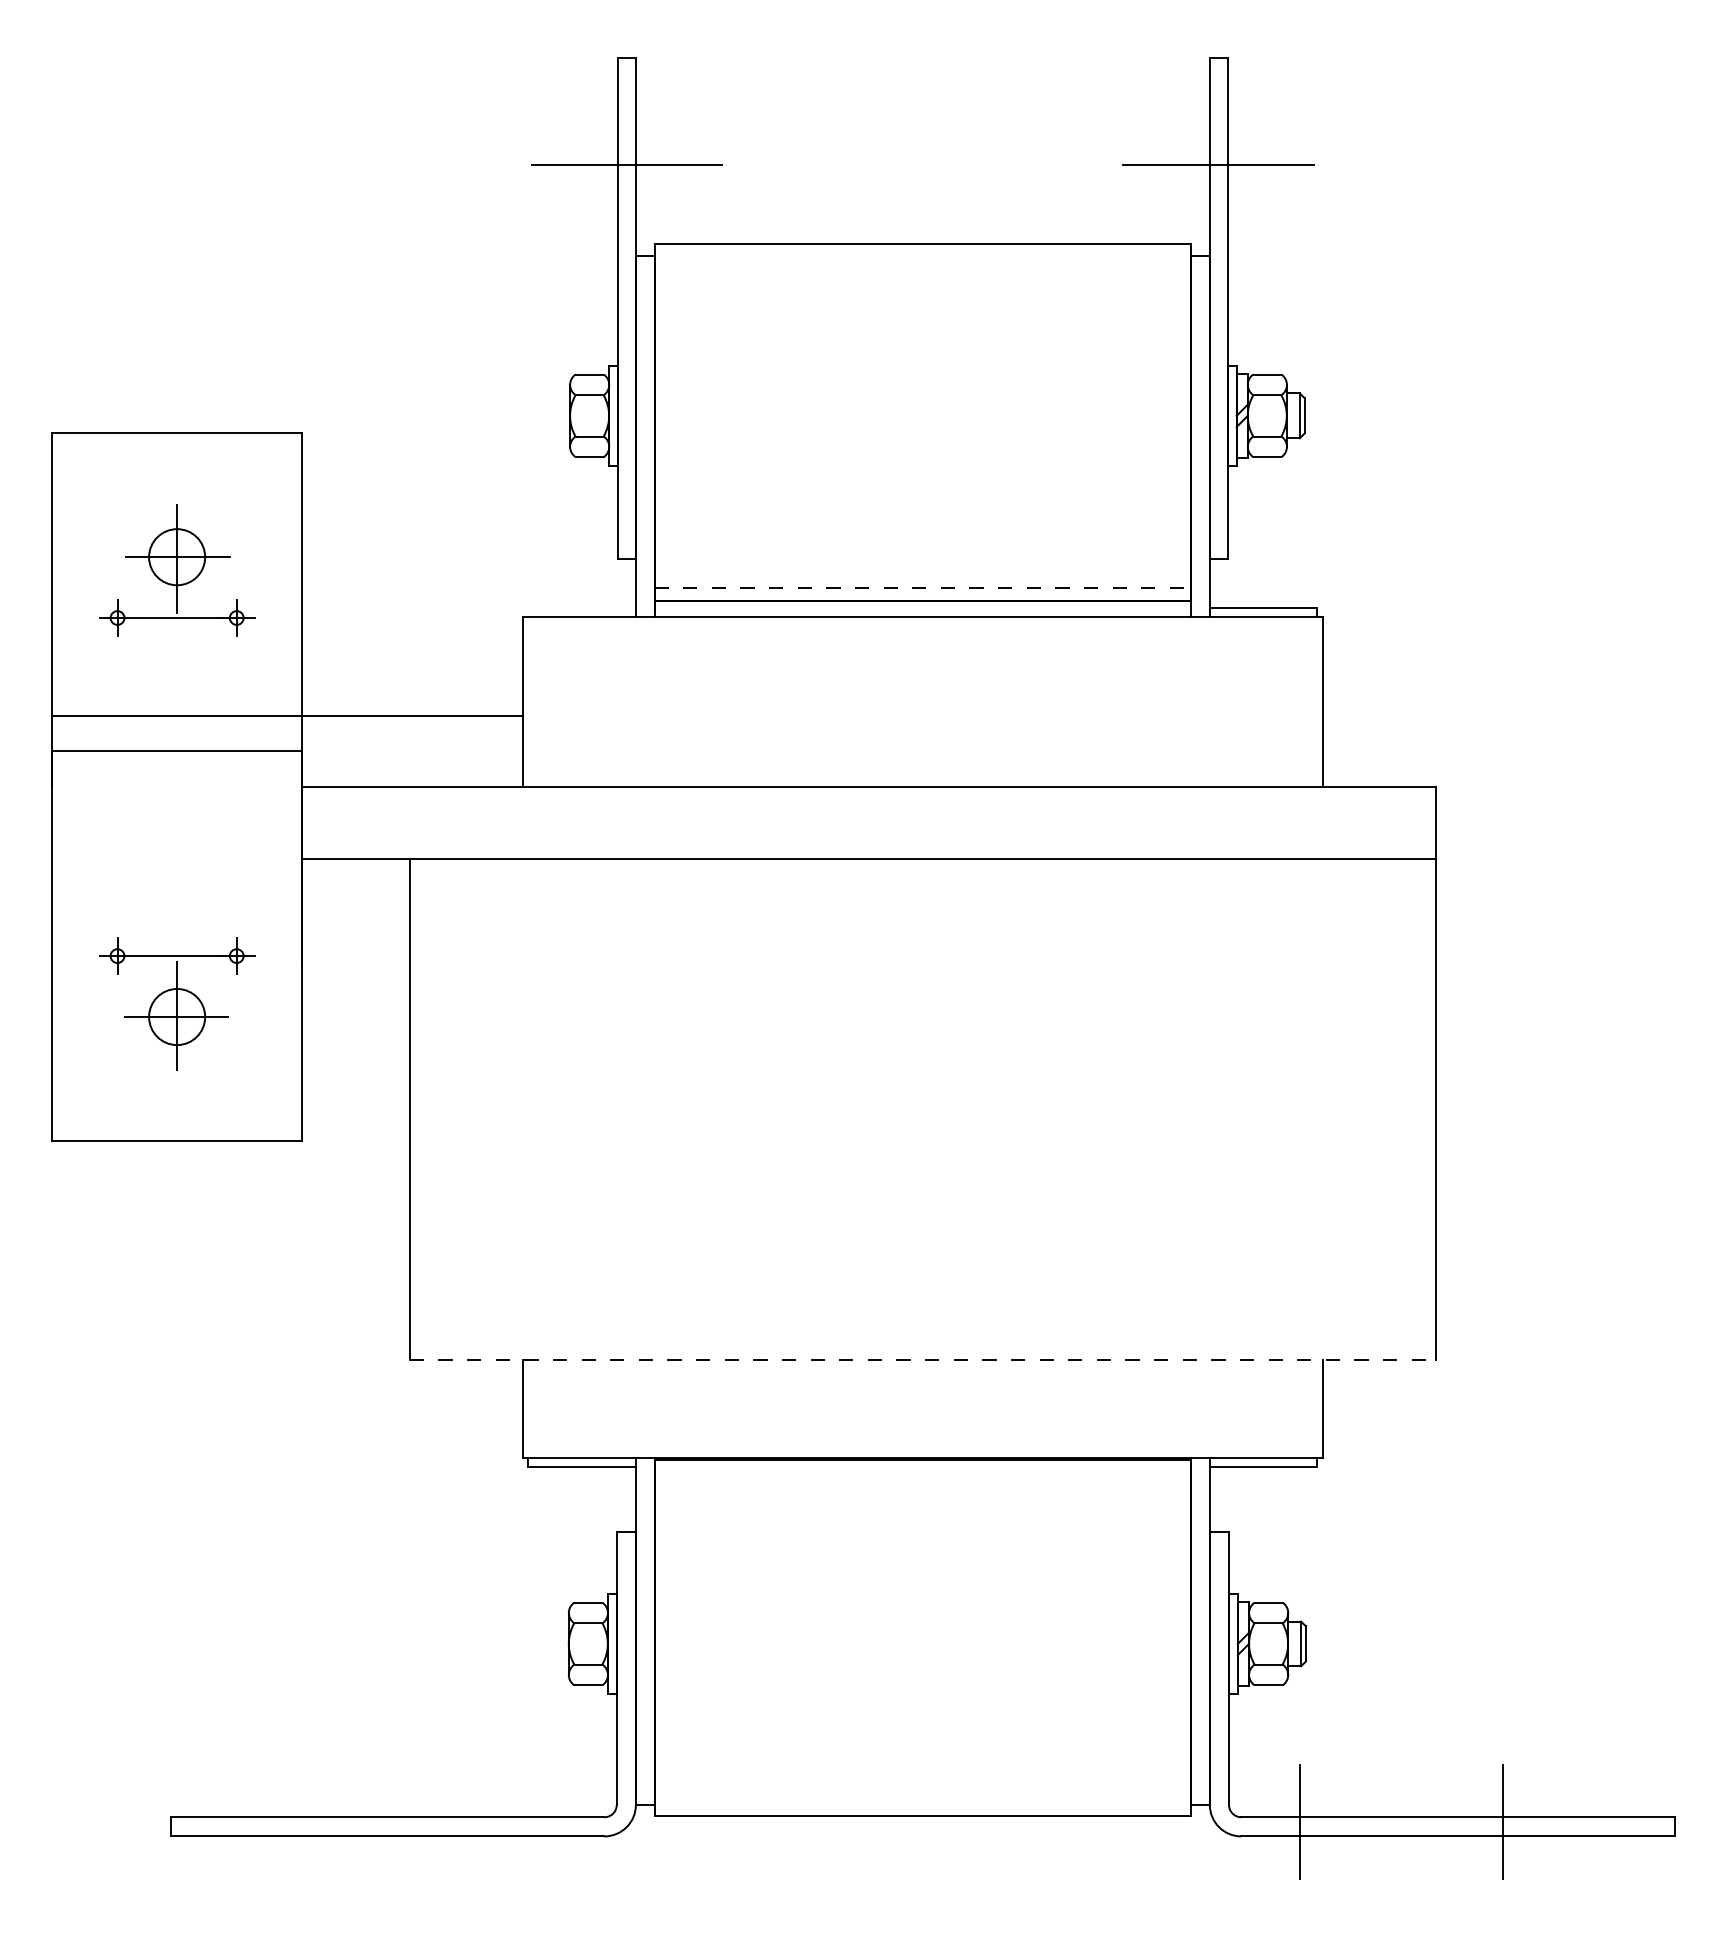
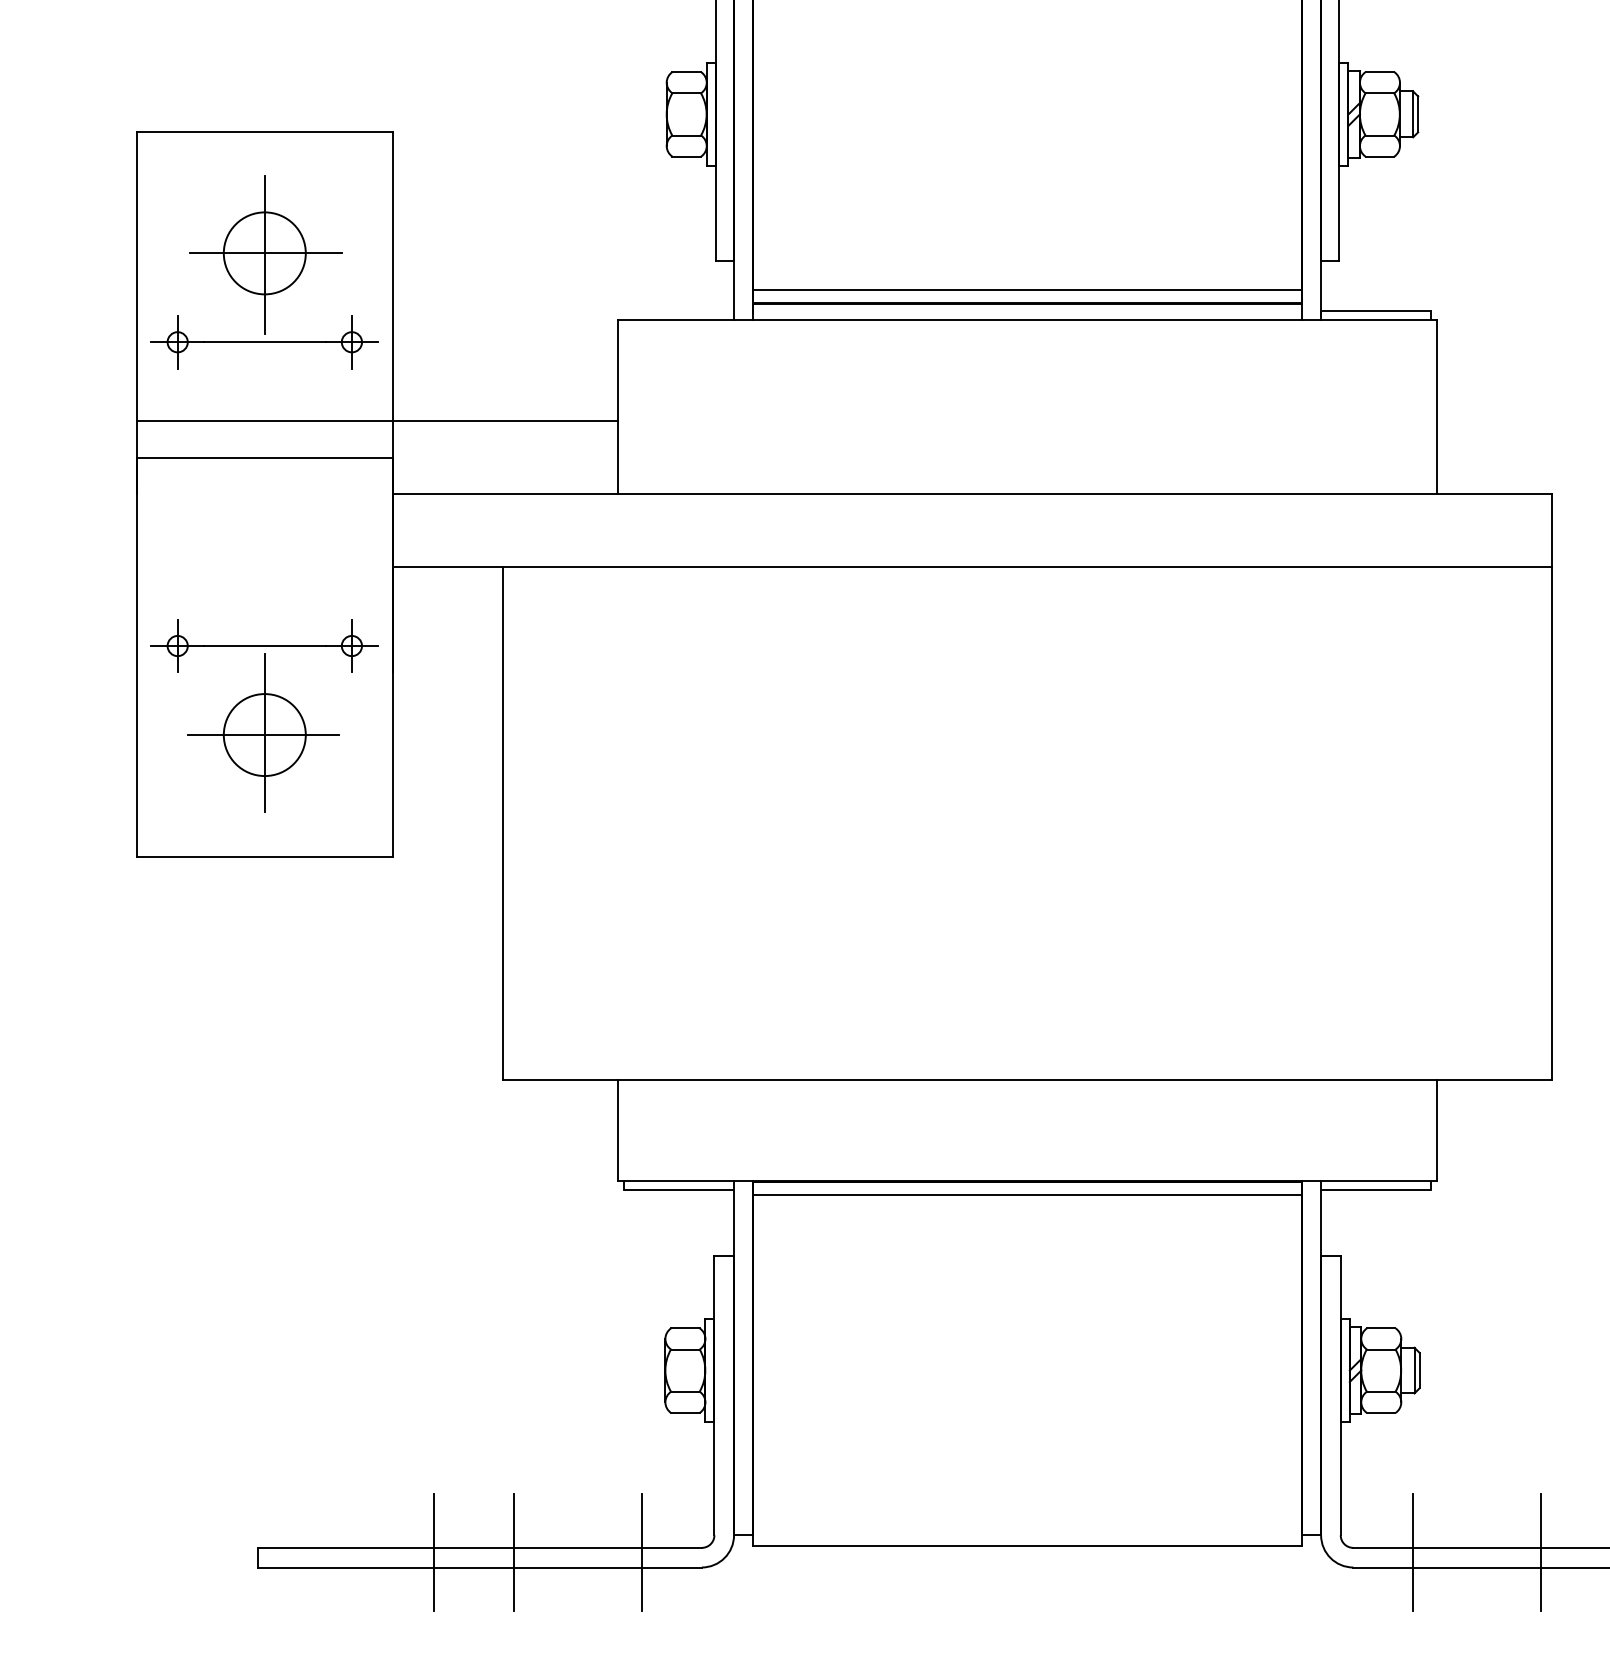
part: (176, 569) -> (264, 271), size x1.43
line: (923, 587) -> (1028, 289), dashed -> solid
part: (176, 1003) -> (264, 715), size x1.43
line: (923, 1359) -> (1028, 1079), dashed -> solid
line: (922, 1472) -> (1027, 1195), added
line: (342, 1821) -> (433, 1552), added
line: (421, 1821) -> (514, 1552), added
line: (545, 1821) -> (641, 1552), added
line: (1424, 1821) -> (1540, 1552), added

